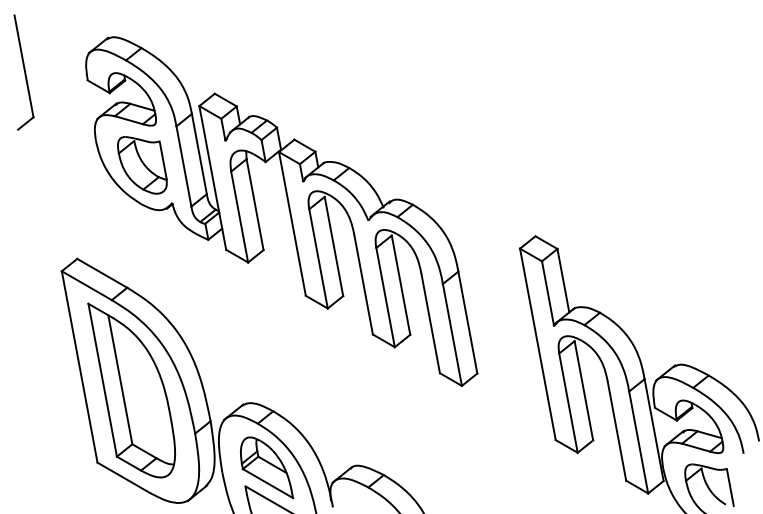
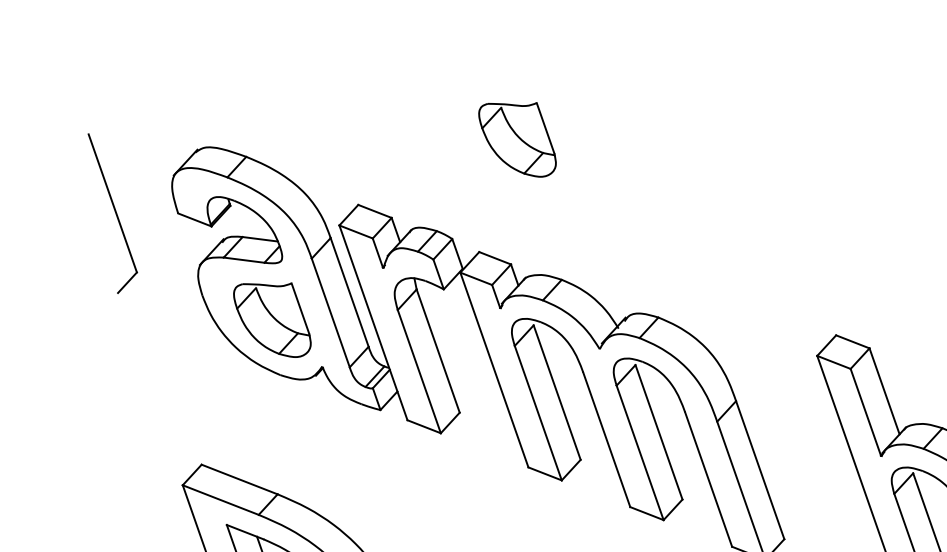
part: (333, 65) -> (517, 140), added
part: (23, 72) -> (113, 212), moved

